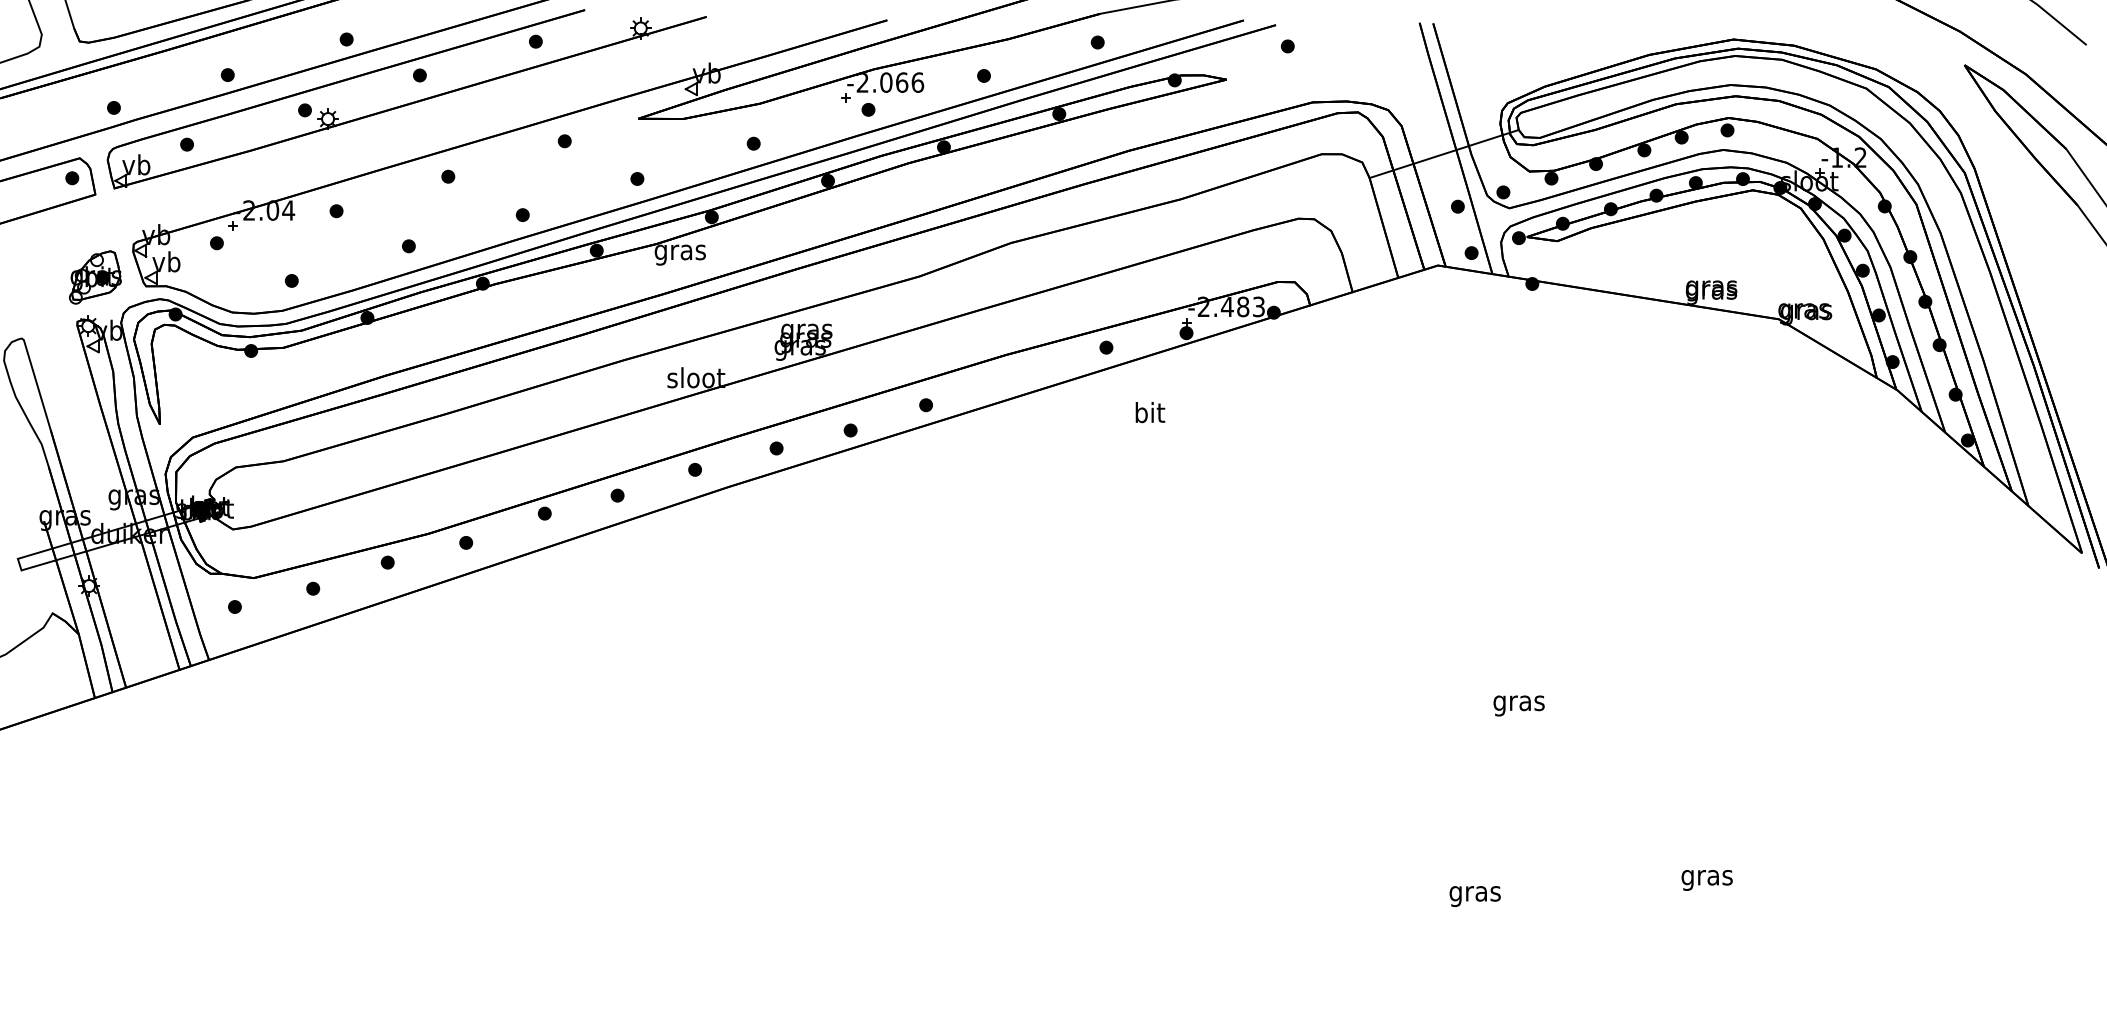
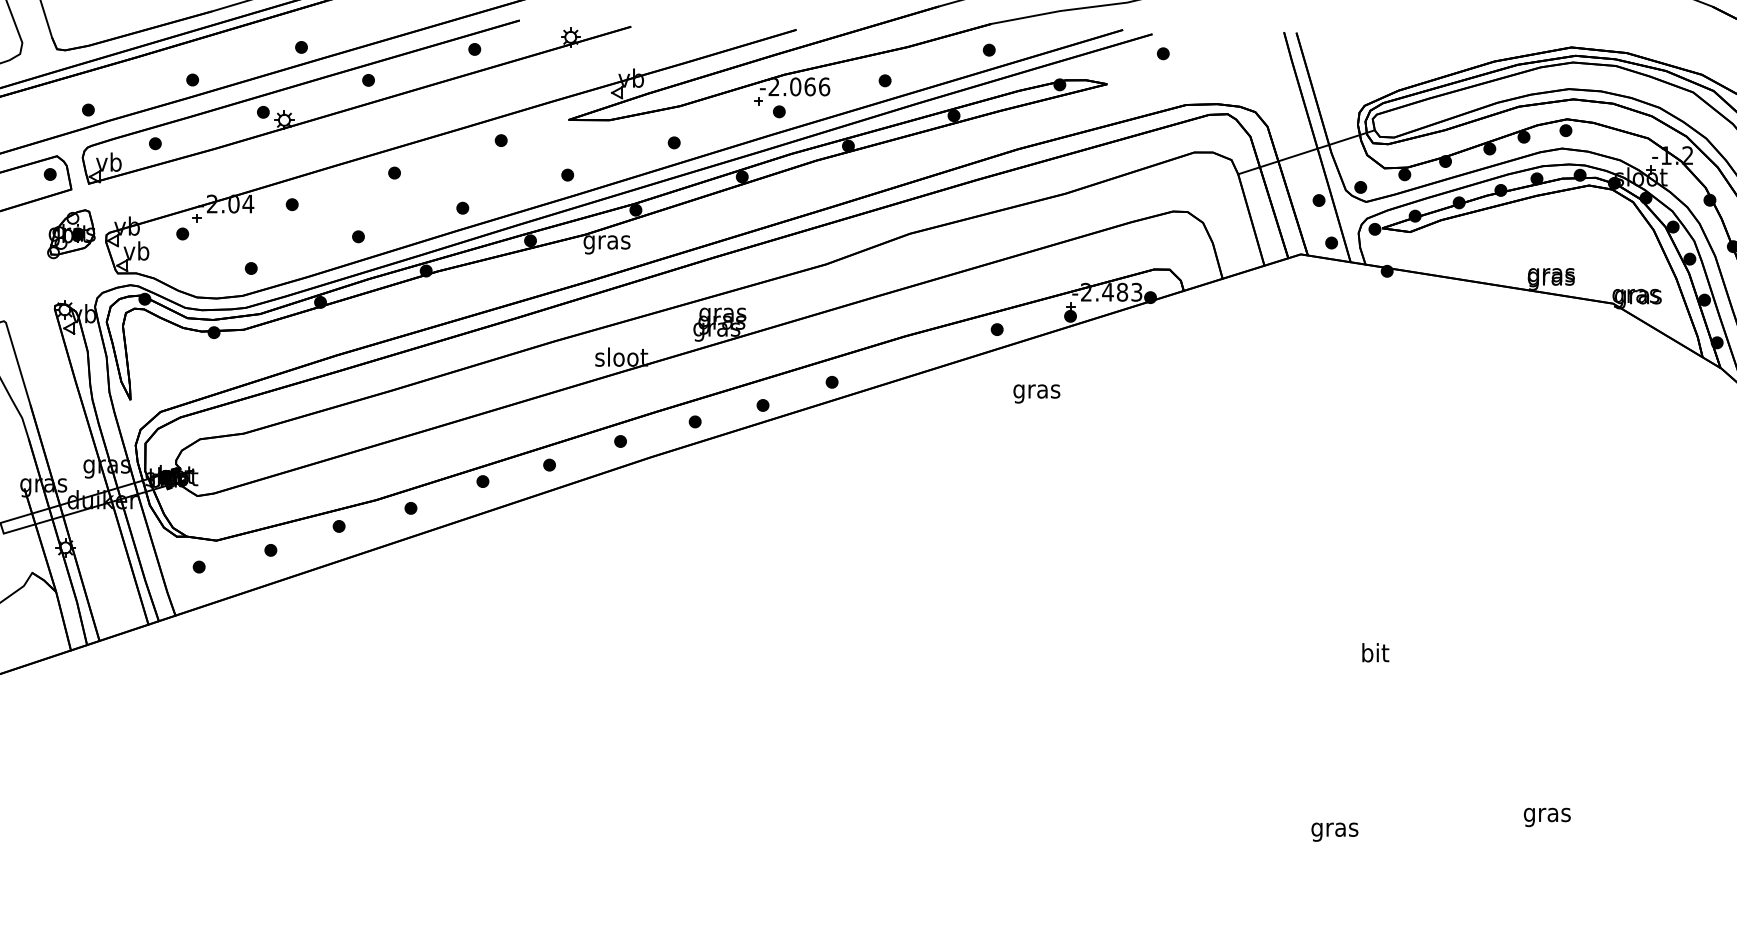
part: (95, 277) -> (71, 234), moved
text: (1149, 415) -> (1036, 391), bit -> gras
text: (1518, 703) -> (1374, 655), gras -> bit

